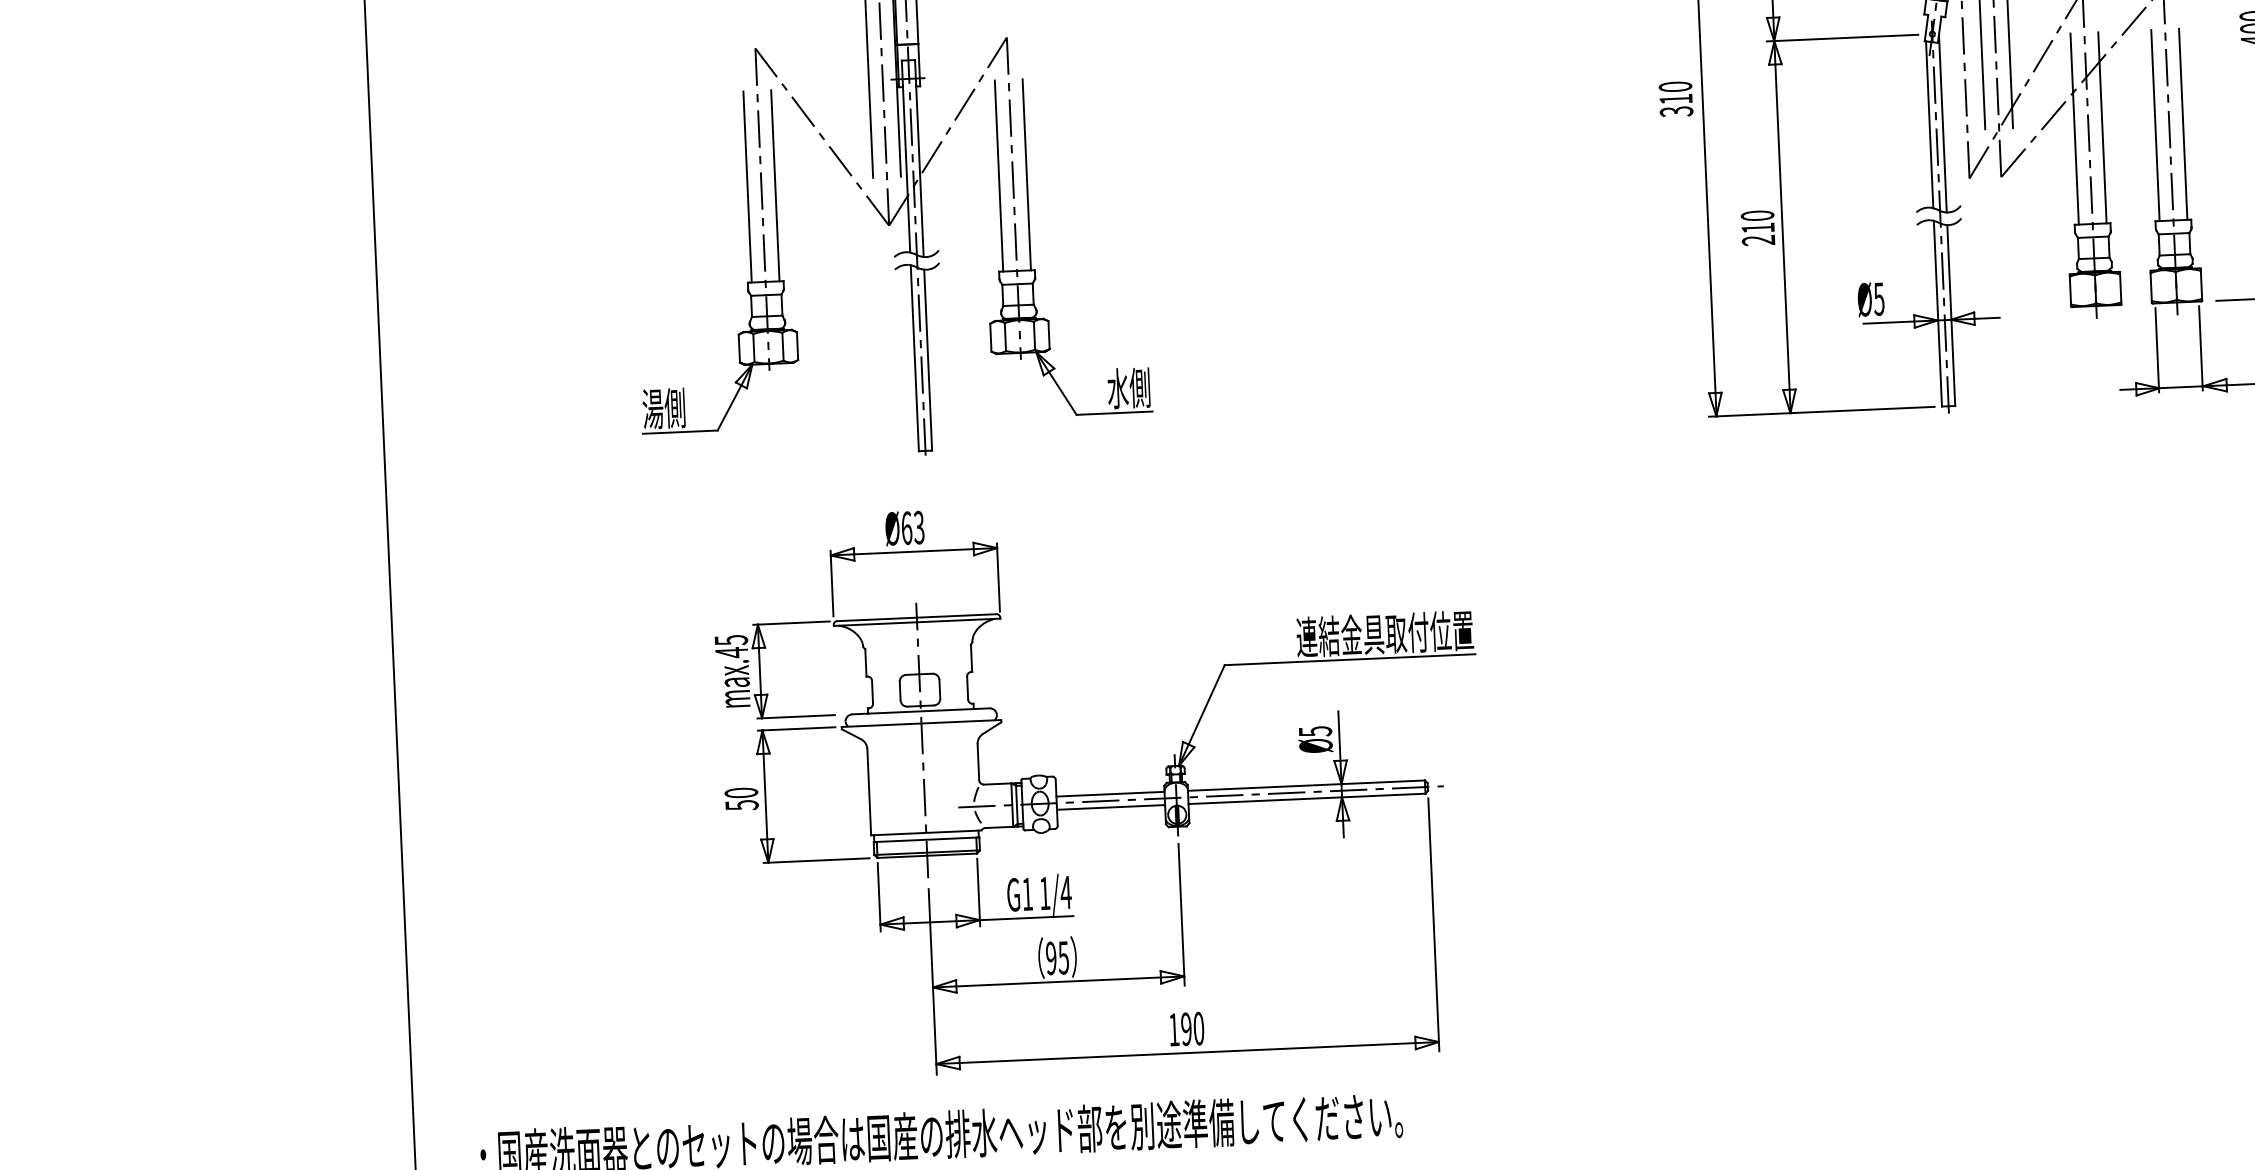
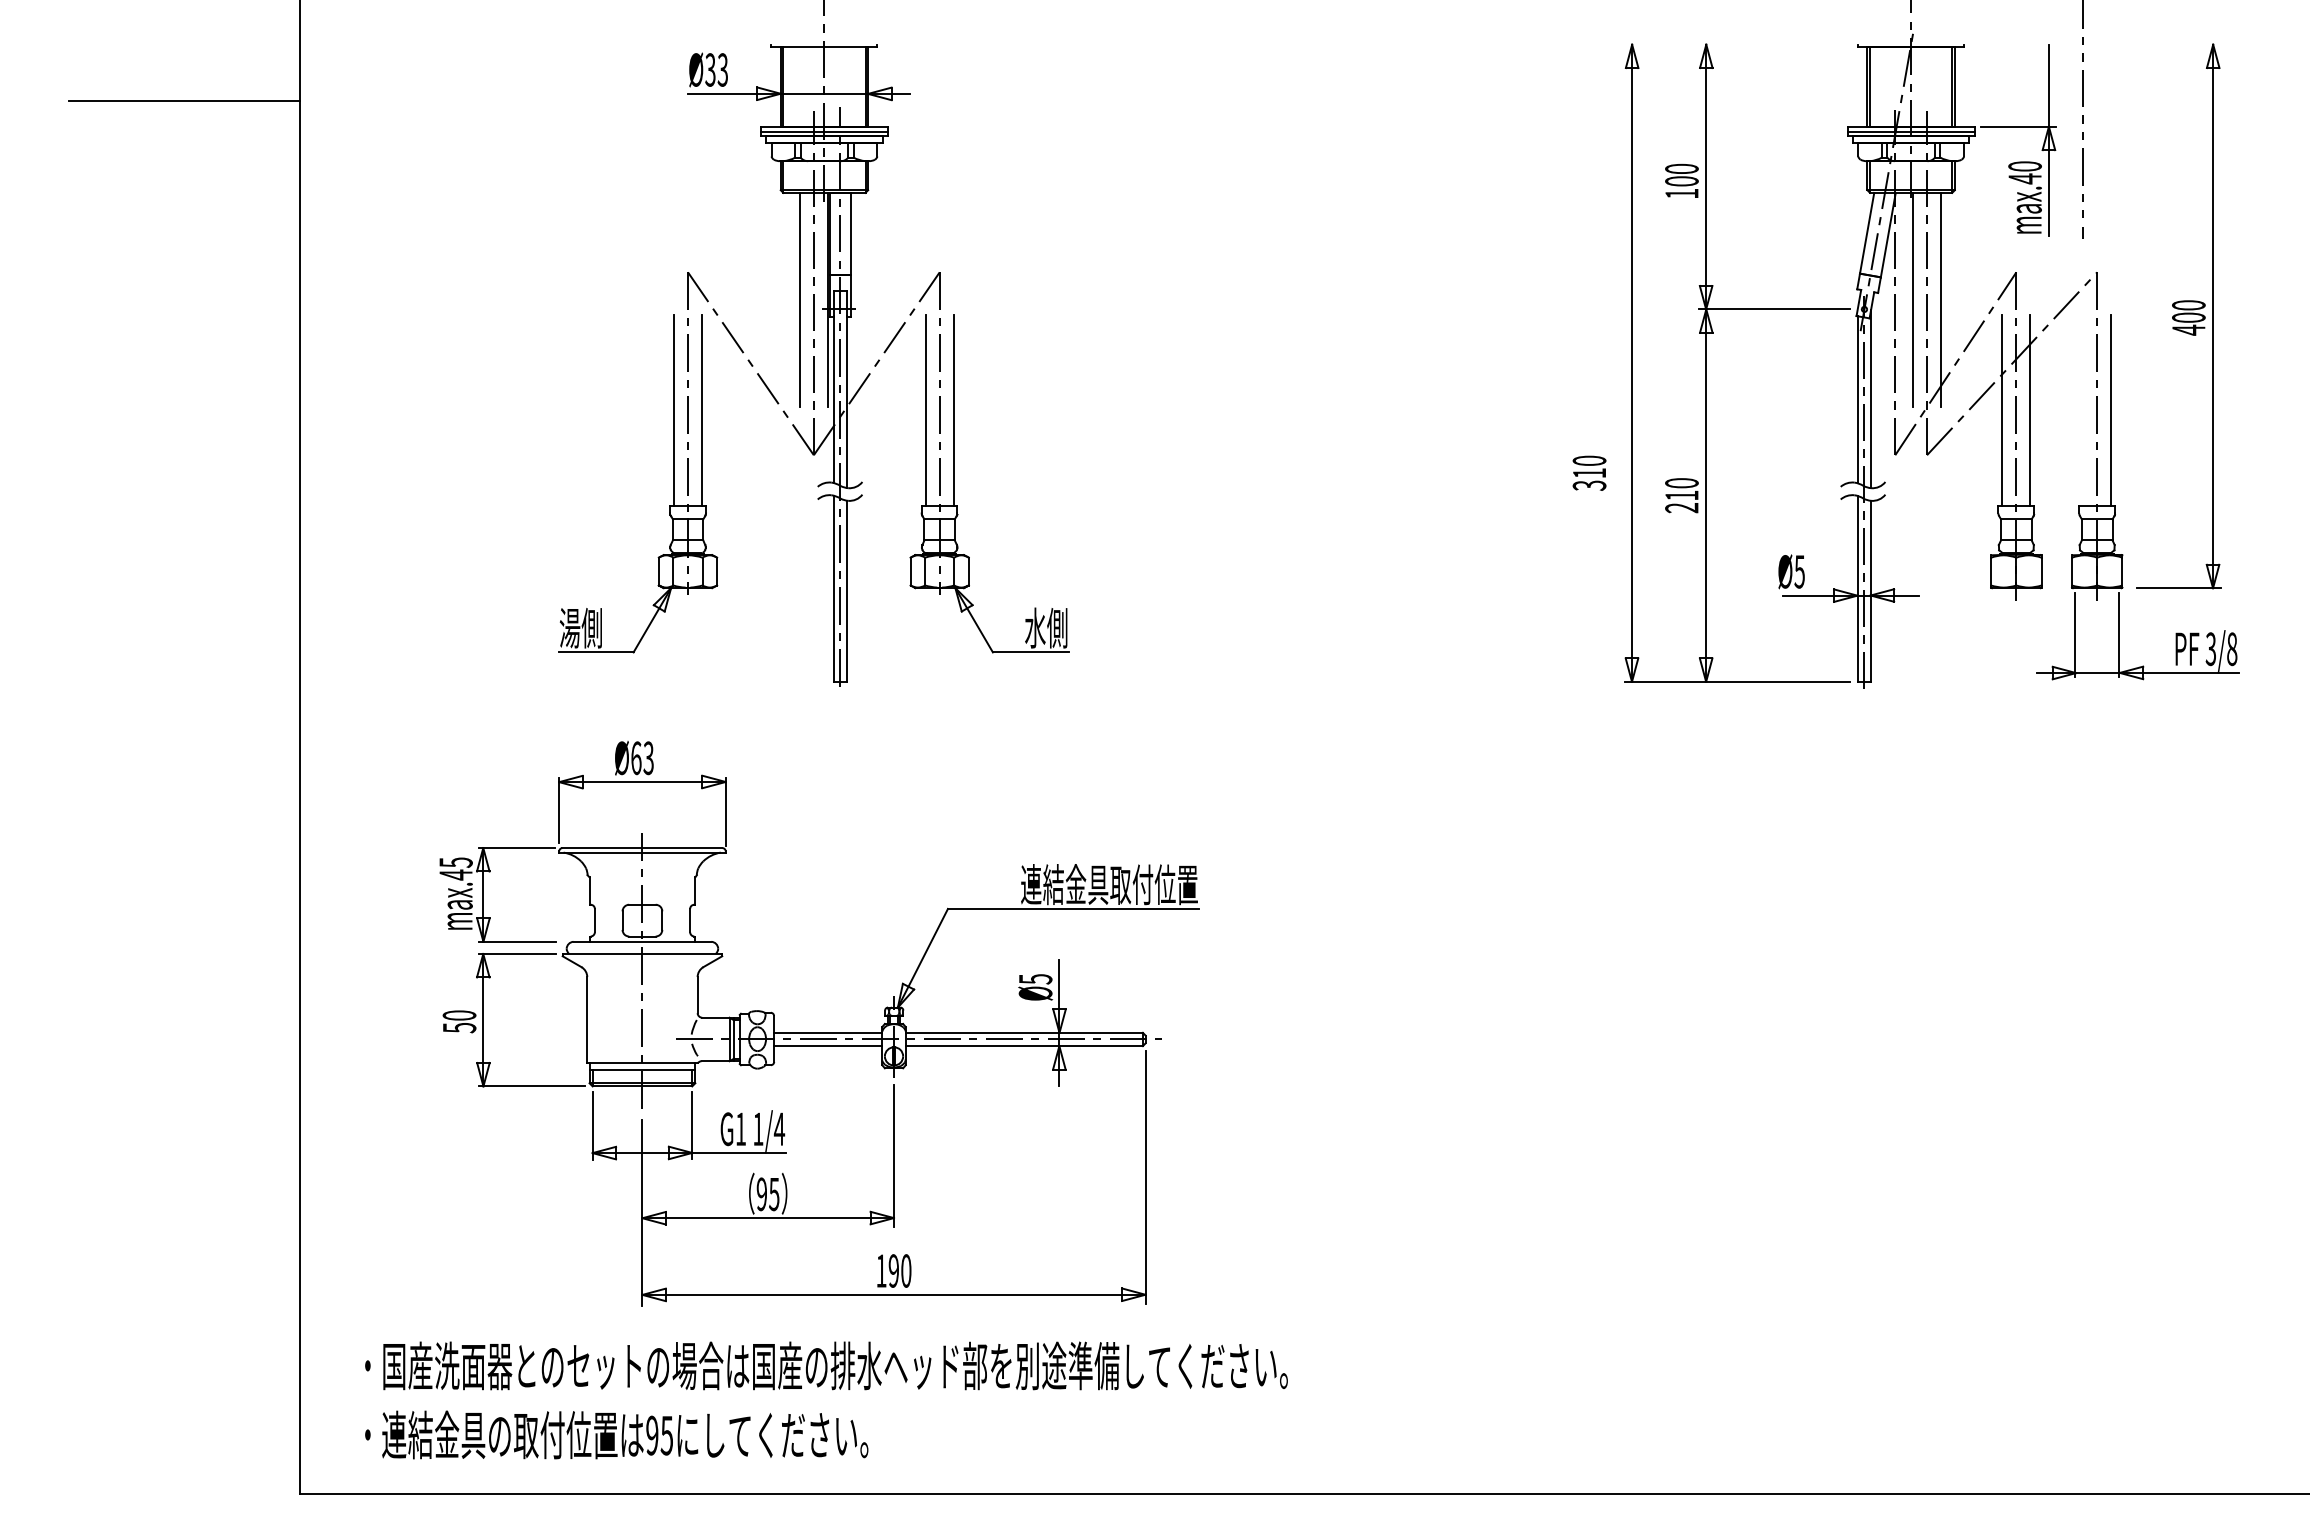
text: (1675, 98) -> (1589, 472), moved
line: (2155, 125) -> (2083, 410), removed
part: (1101, 794) -> (819, 1032), moved

